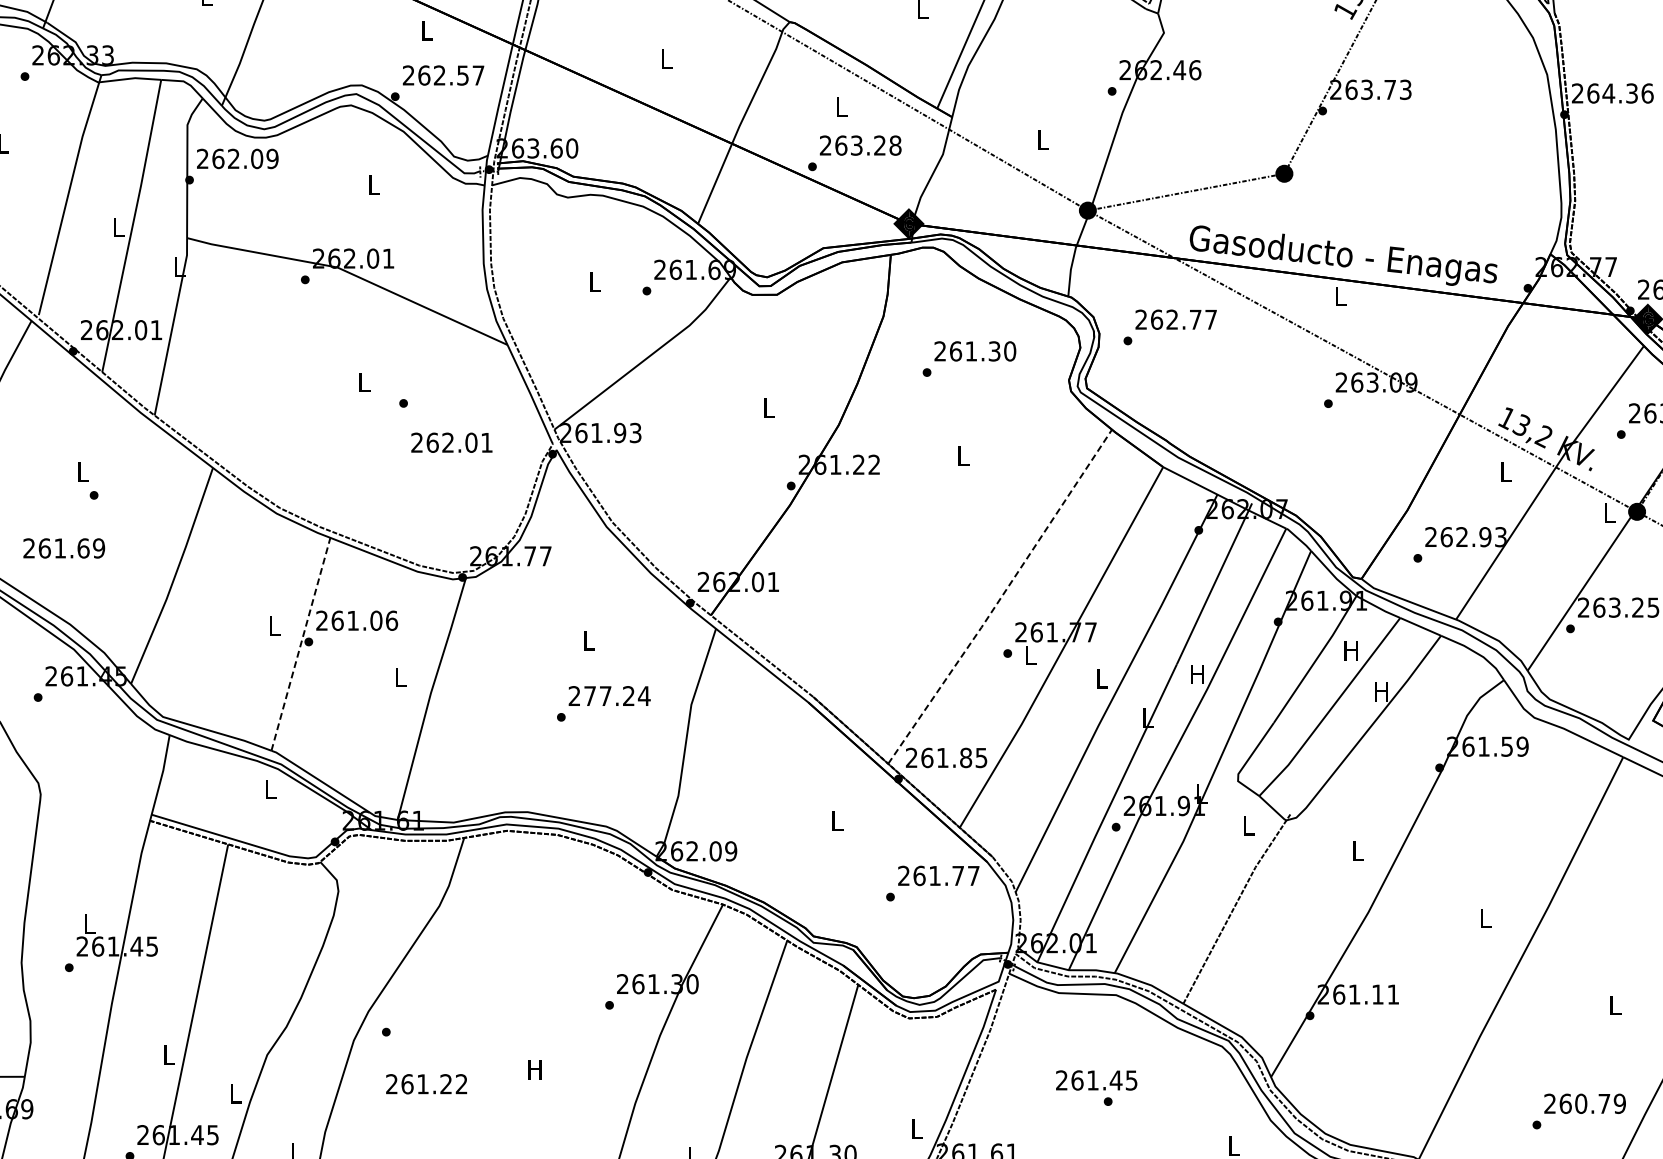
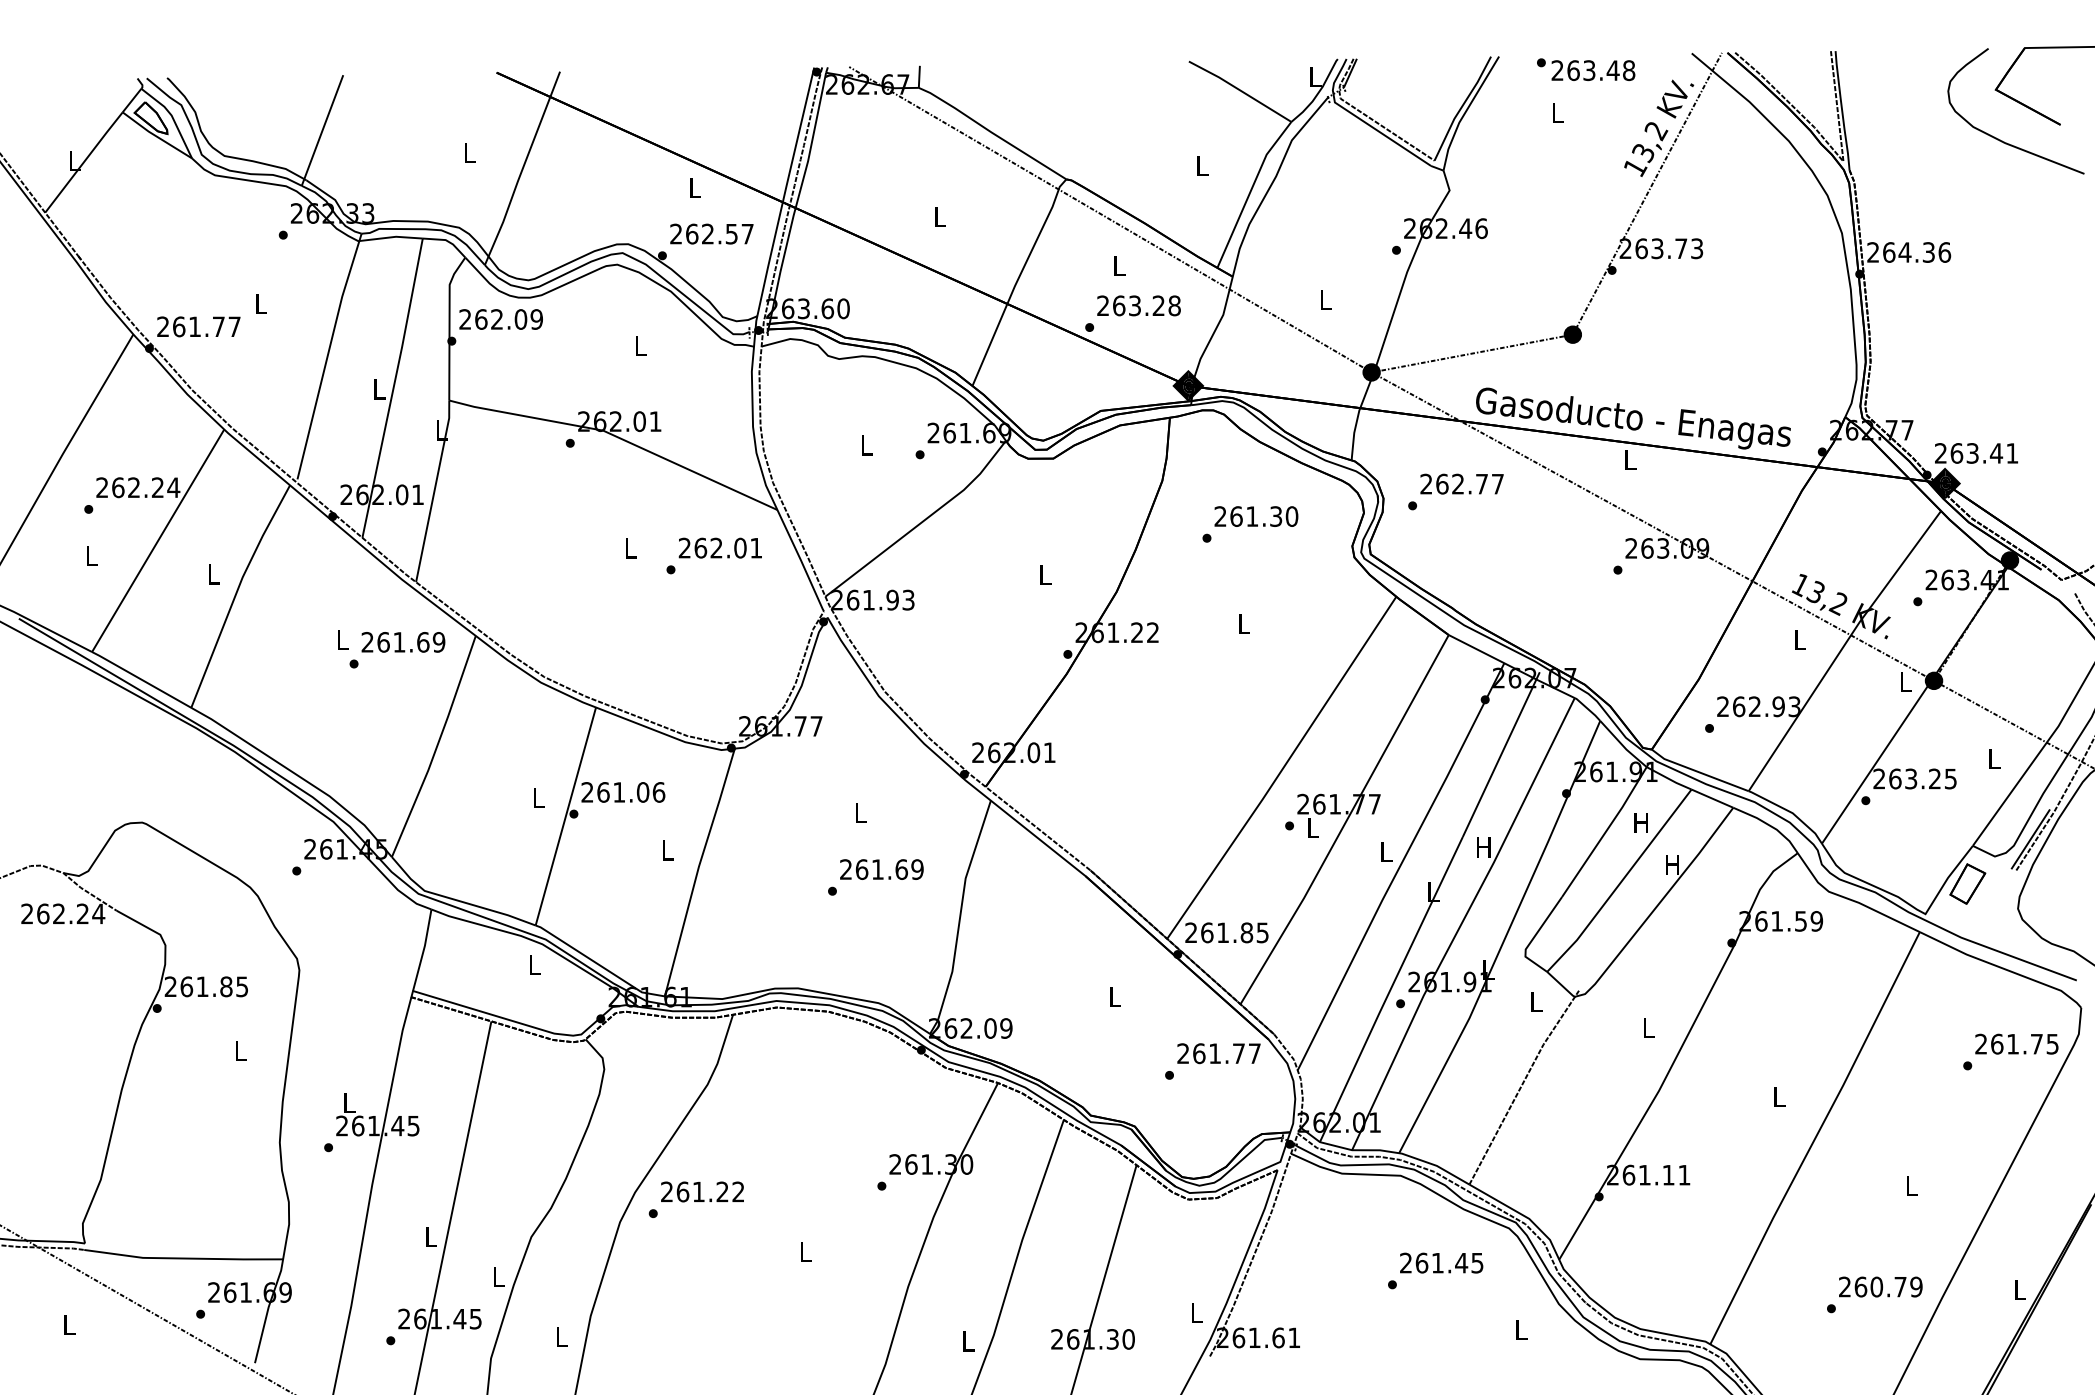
text: (450, 442) -> (719, 547), moved
text: (64, 548) -> (403, 642), moved
line: (1000, 597) -> (1282, 768), dashed -> solid
line: (300, 644) -> (565, 816), dashed -> solid
text: (617, 696) -> (889, 869), 277.24 -> 261.69
text: (534, 1069) -> (805, 1251), H -> L
text: (1096, 1079) -> (1441, 1262), moved
text: (426, 1083) -> (702, 1191), moved

